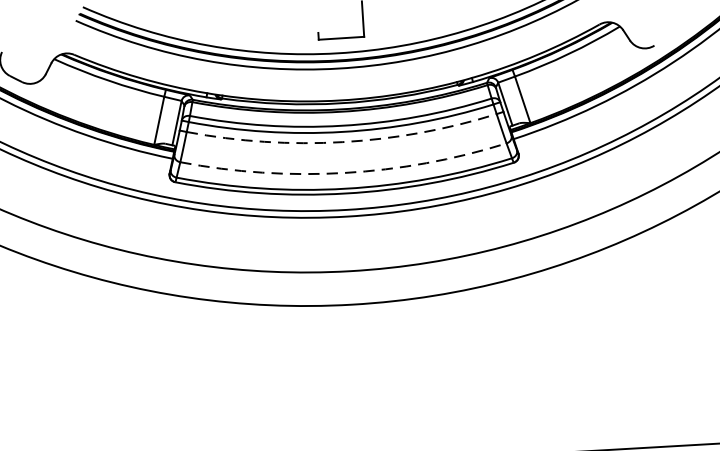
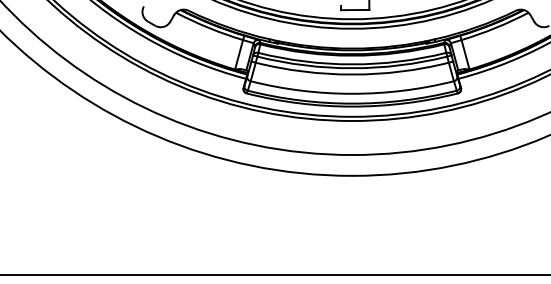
arc: (343, 141) -> (352, 74), dashed -> solid
arc: (344, 172) -> (352, 93), dashed -> solid

